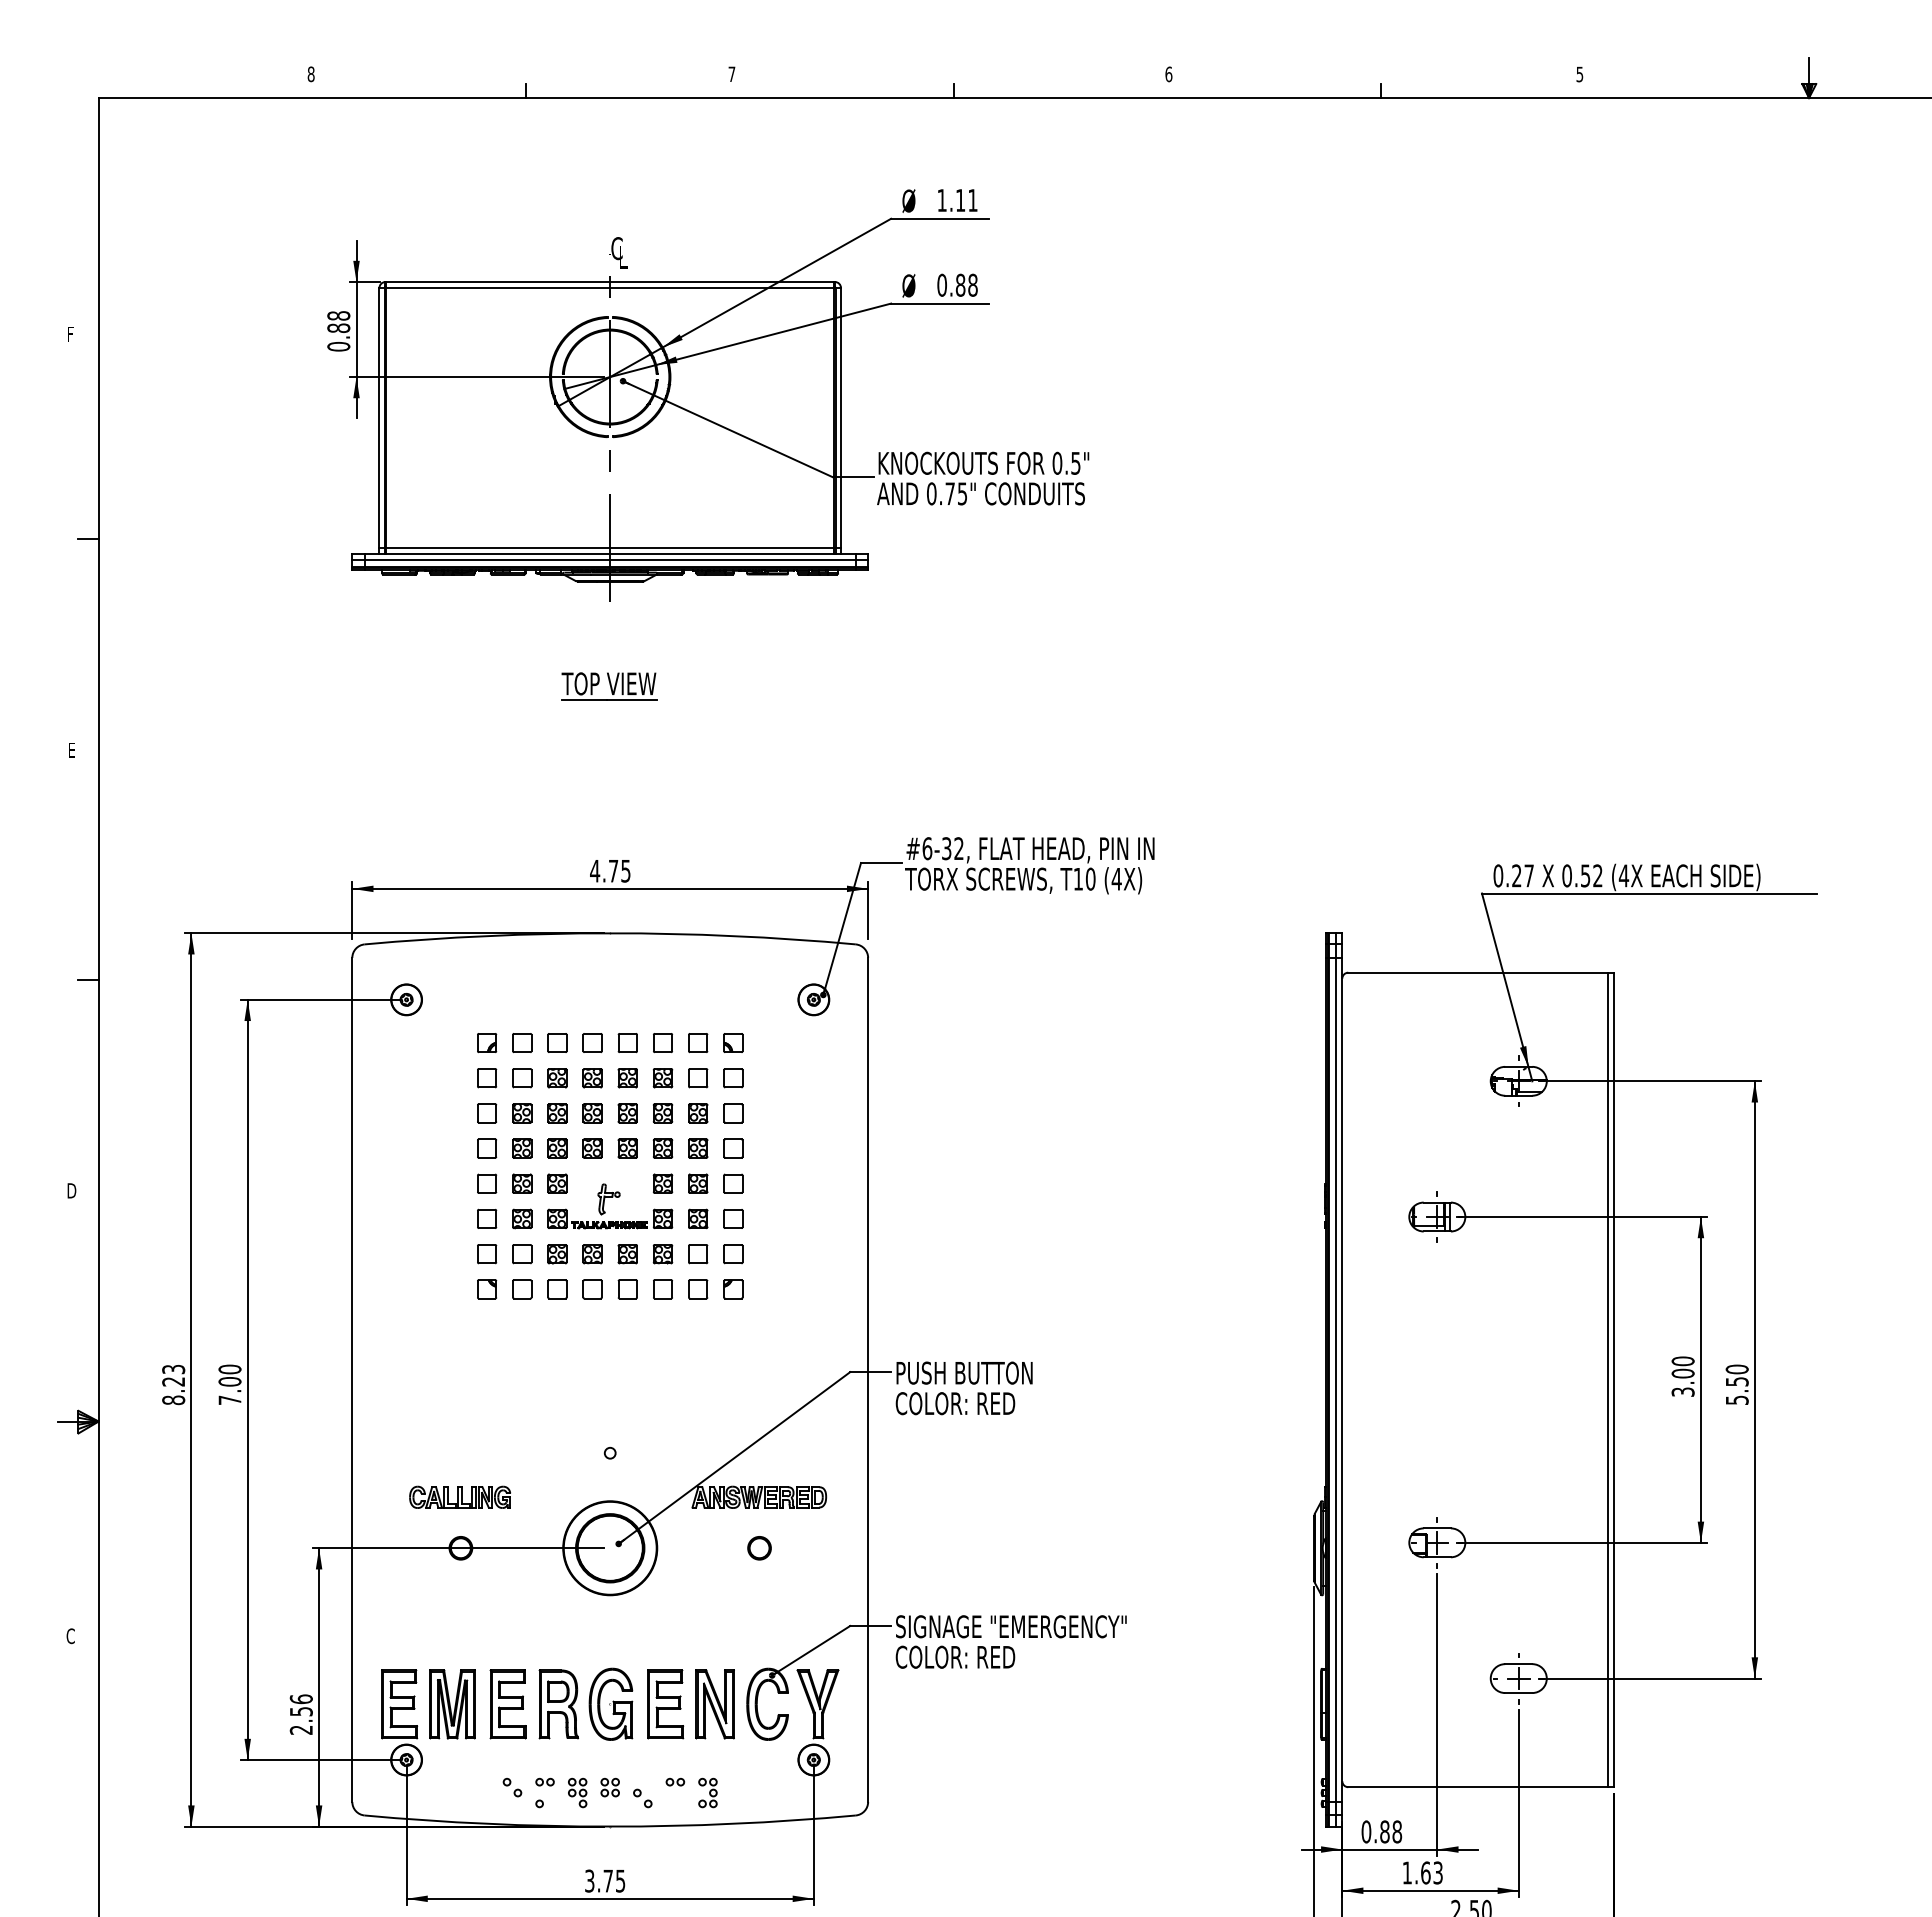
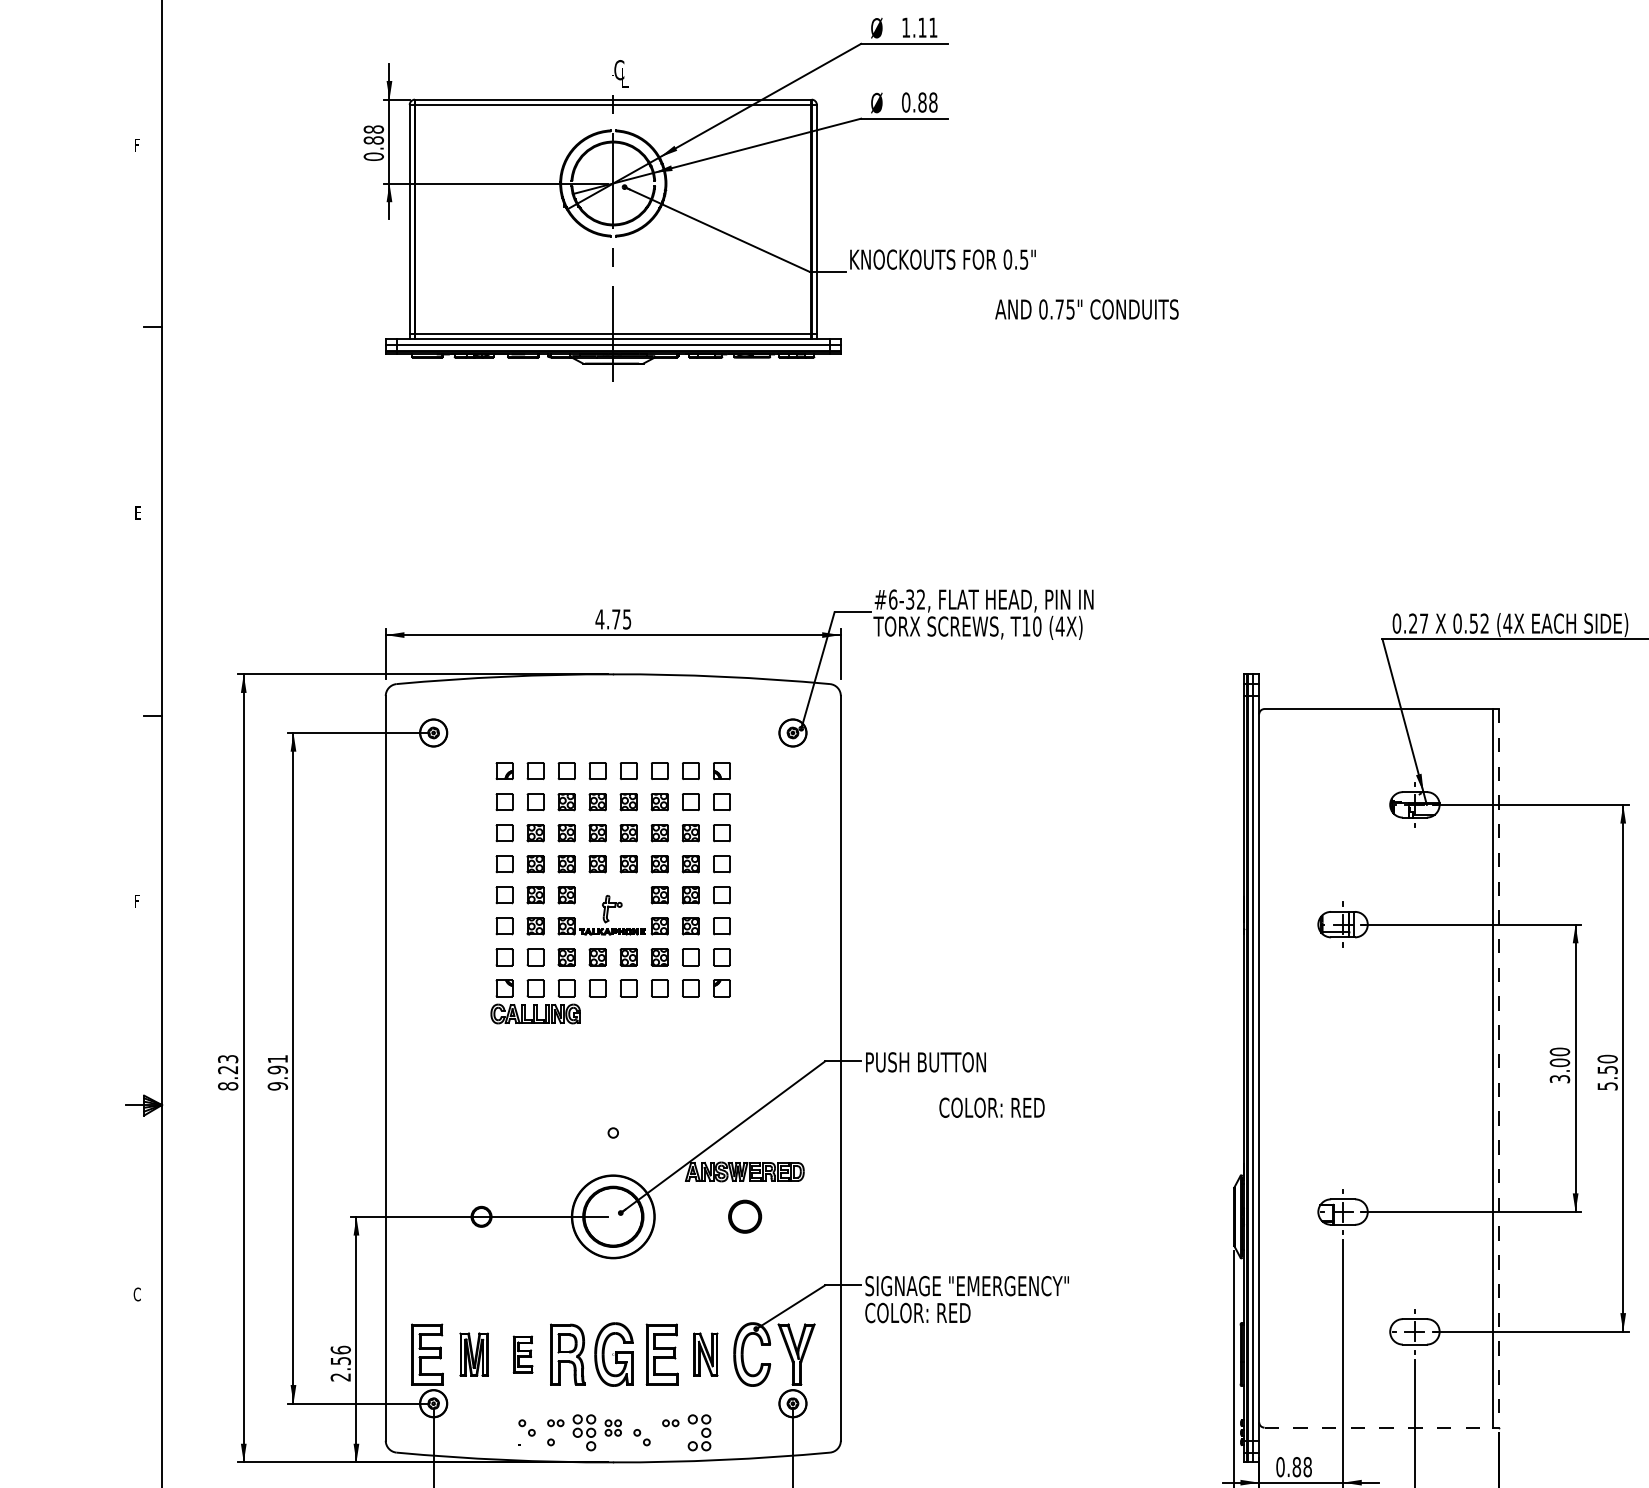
text: (980, 493) -> (1086, 309), moved
part: (609, 686) -> (612, 456), removed
text: (71, 1190) -> (137, 901), D -> F
line: (1613, 1380) -> (1498, 1068), solid -> dashed
text: (229, 1384) -> (277, 1072), 7.00 -> 9.91
text: (955, 1403) -> (992, 1107), moved
part: (459, 1496) -> (535, 1013), moved
circle: (759, 1548) -> (745, 1217), size x1.6
part: (452, 1704) -> (474, 1354), size x0.7
part: (507, 1704) -> (522, 1354), size x0.6
part: (714, 1704) -> (705, 1354), size x0.7
line: (1478, 1787) -> (1379, 1427), solid -> dashed
part: (577, 1792) -> (584, 1432), size x1.4
part: (707, 1792) -> (699, 1432), size x1.4

